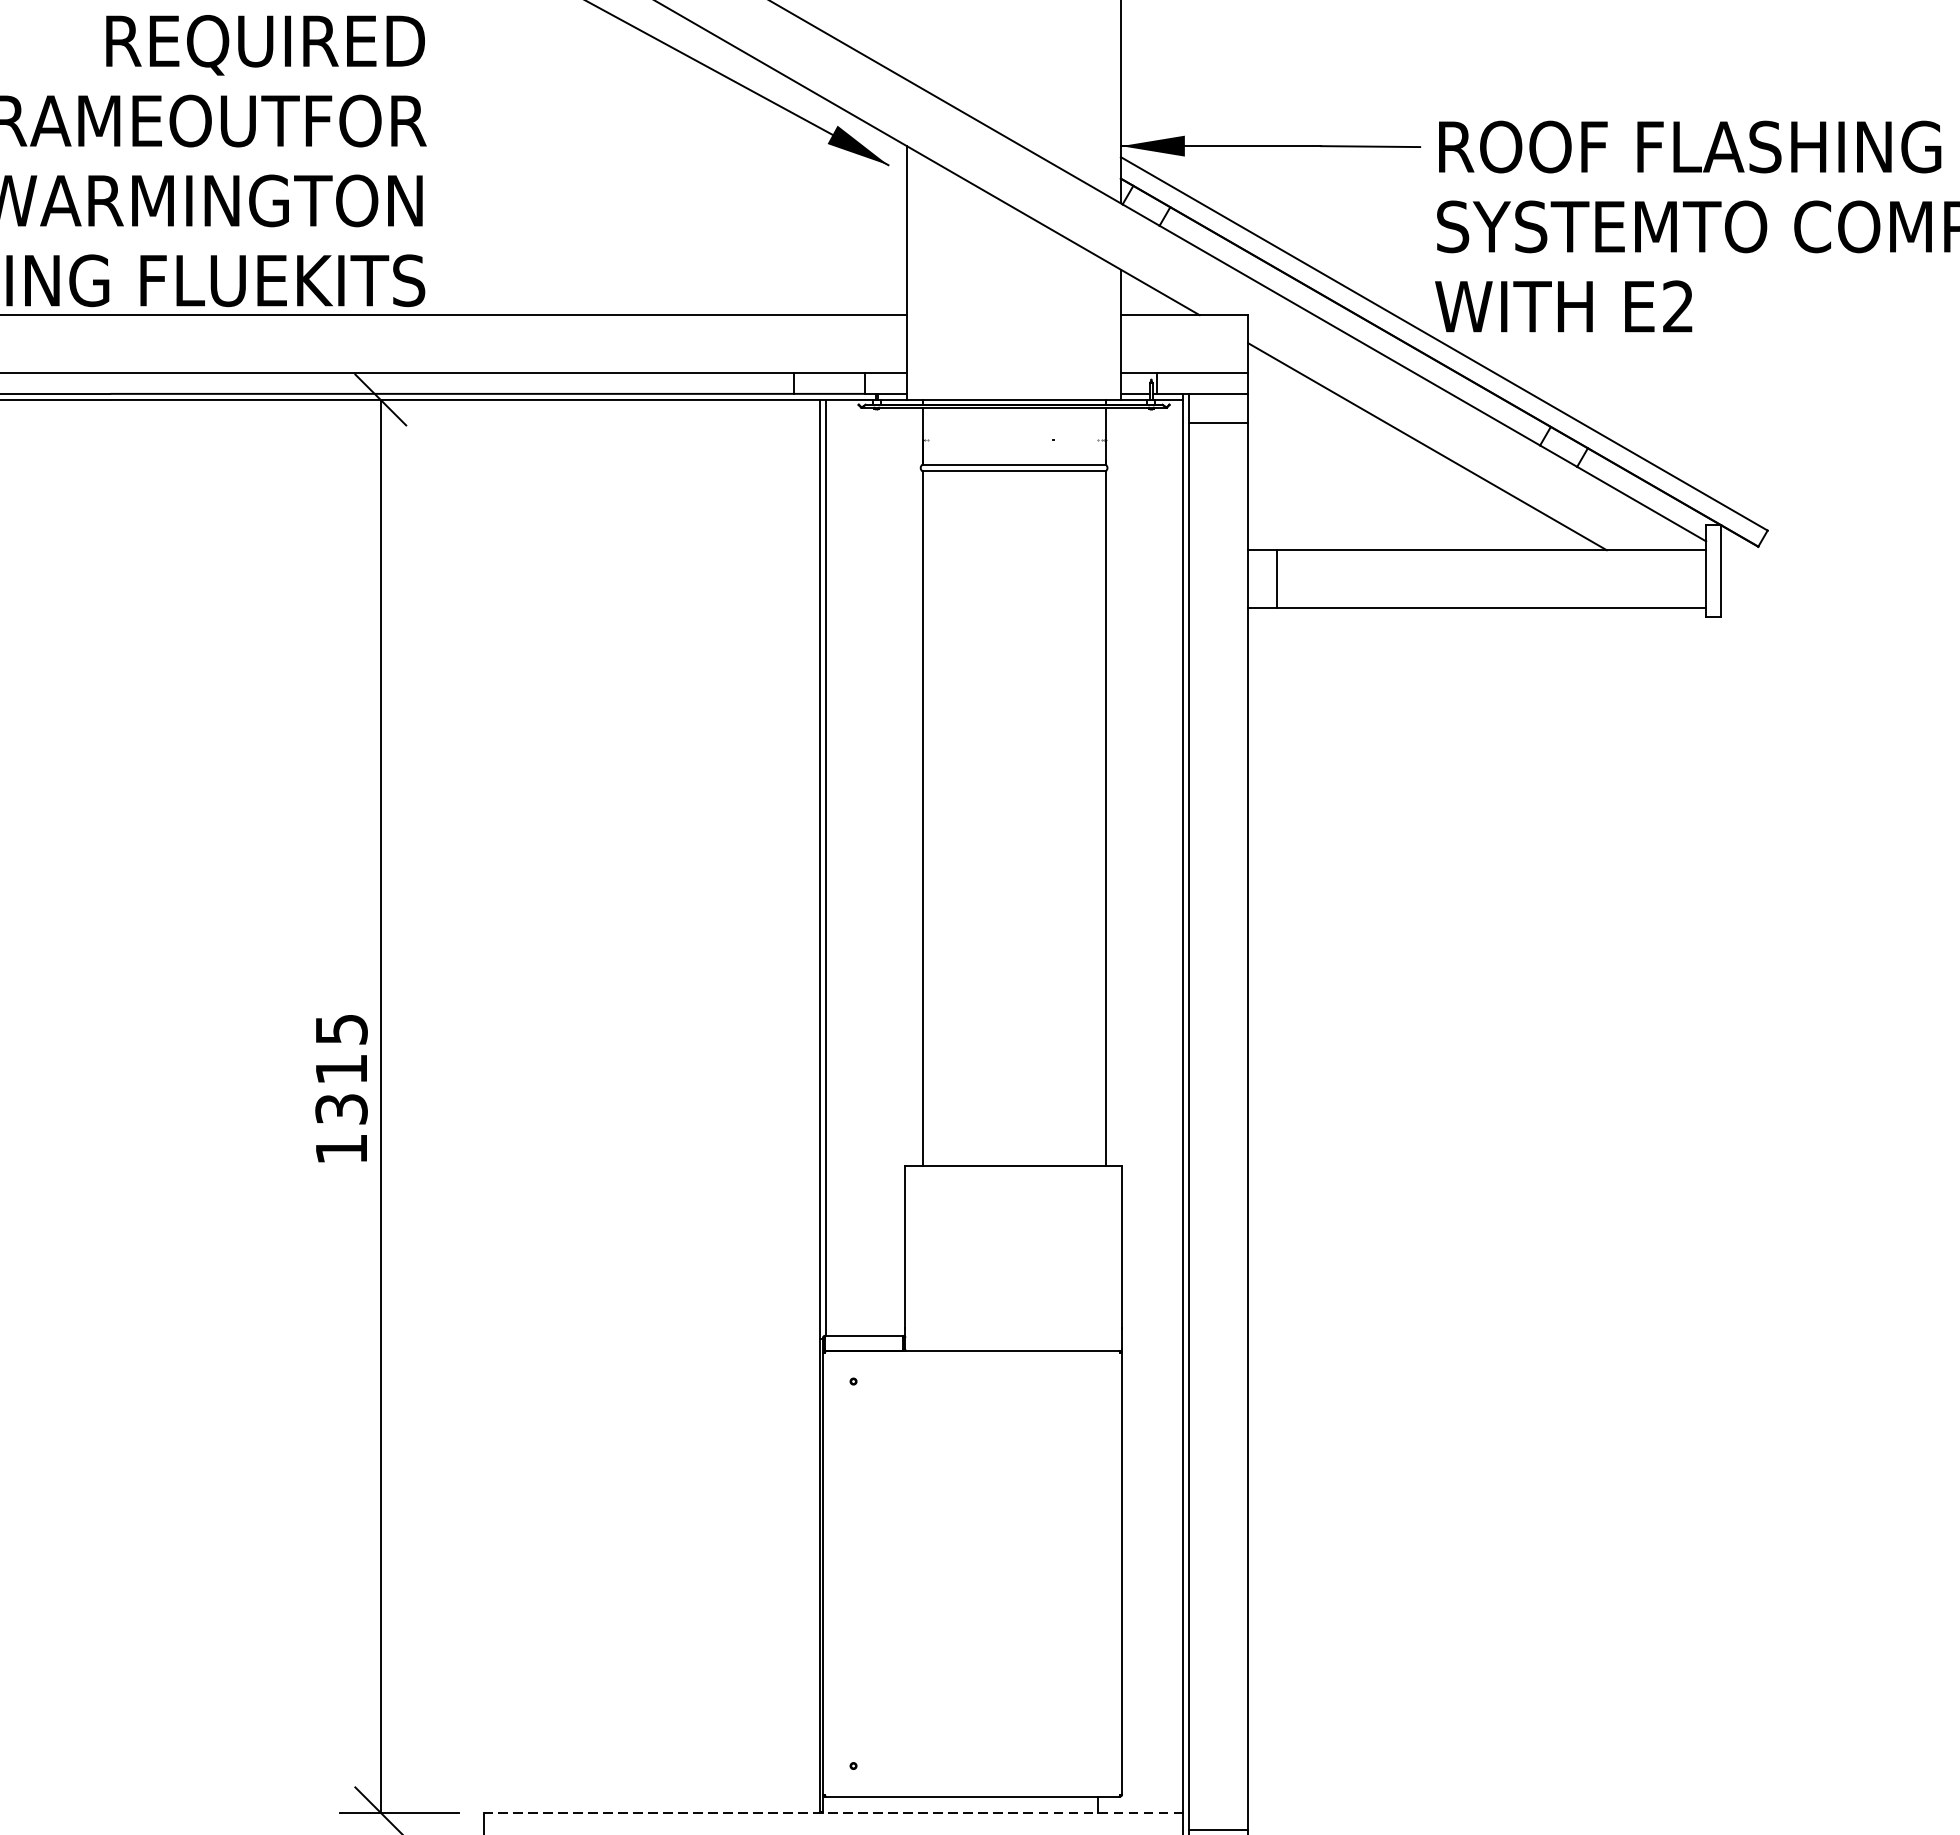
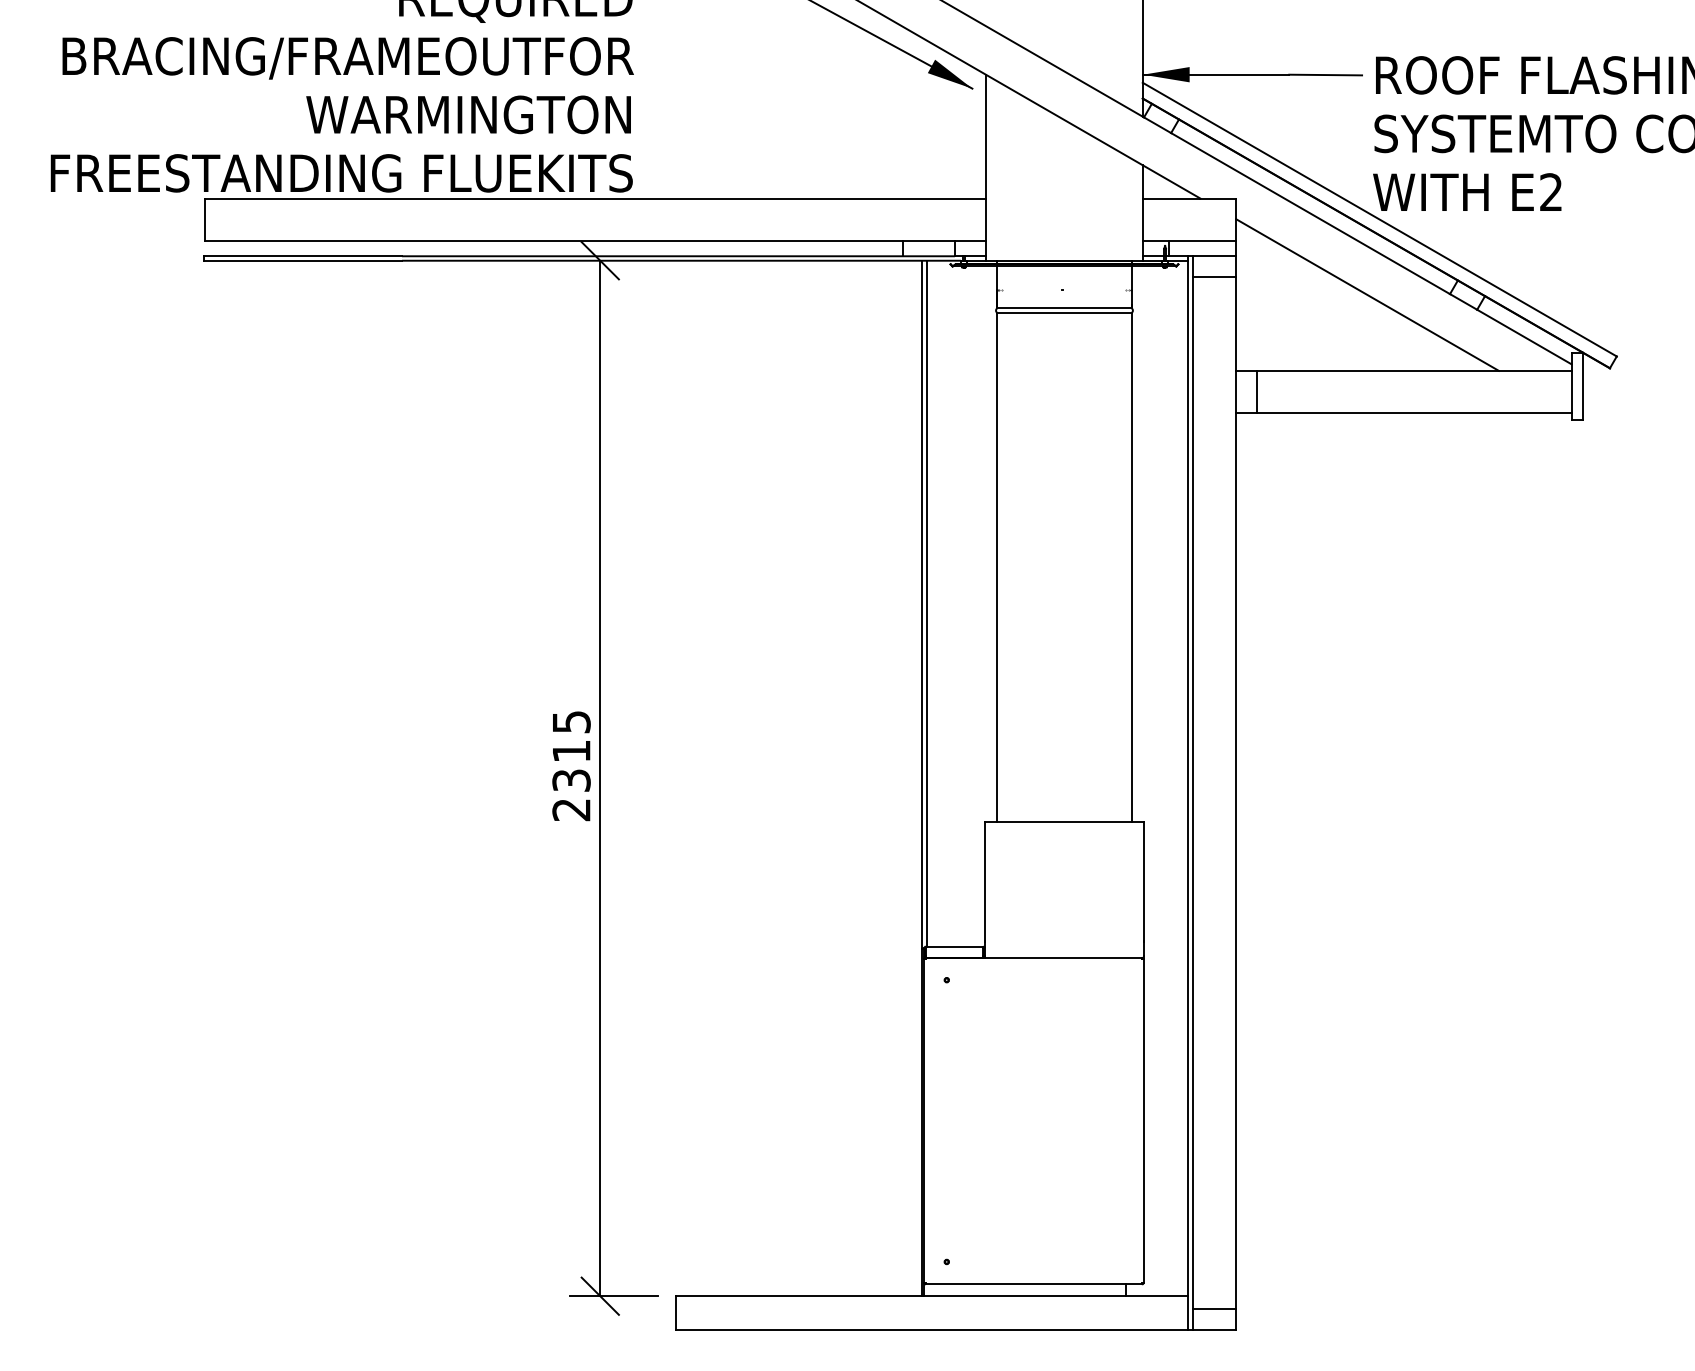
text: (341, 1150) -> (571, 810), 1315 -> 2315
line: (832, 1813) -> (931, 1296), dashed -> solid

